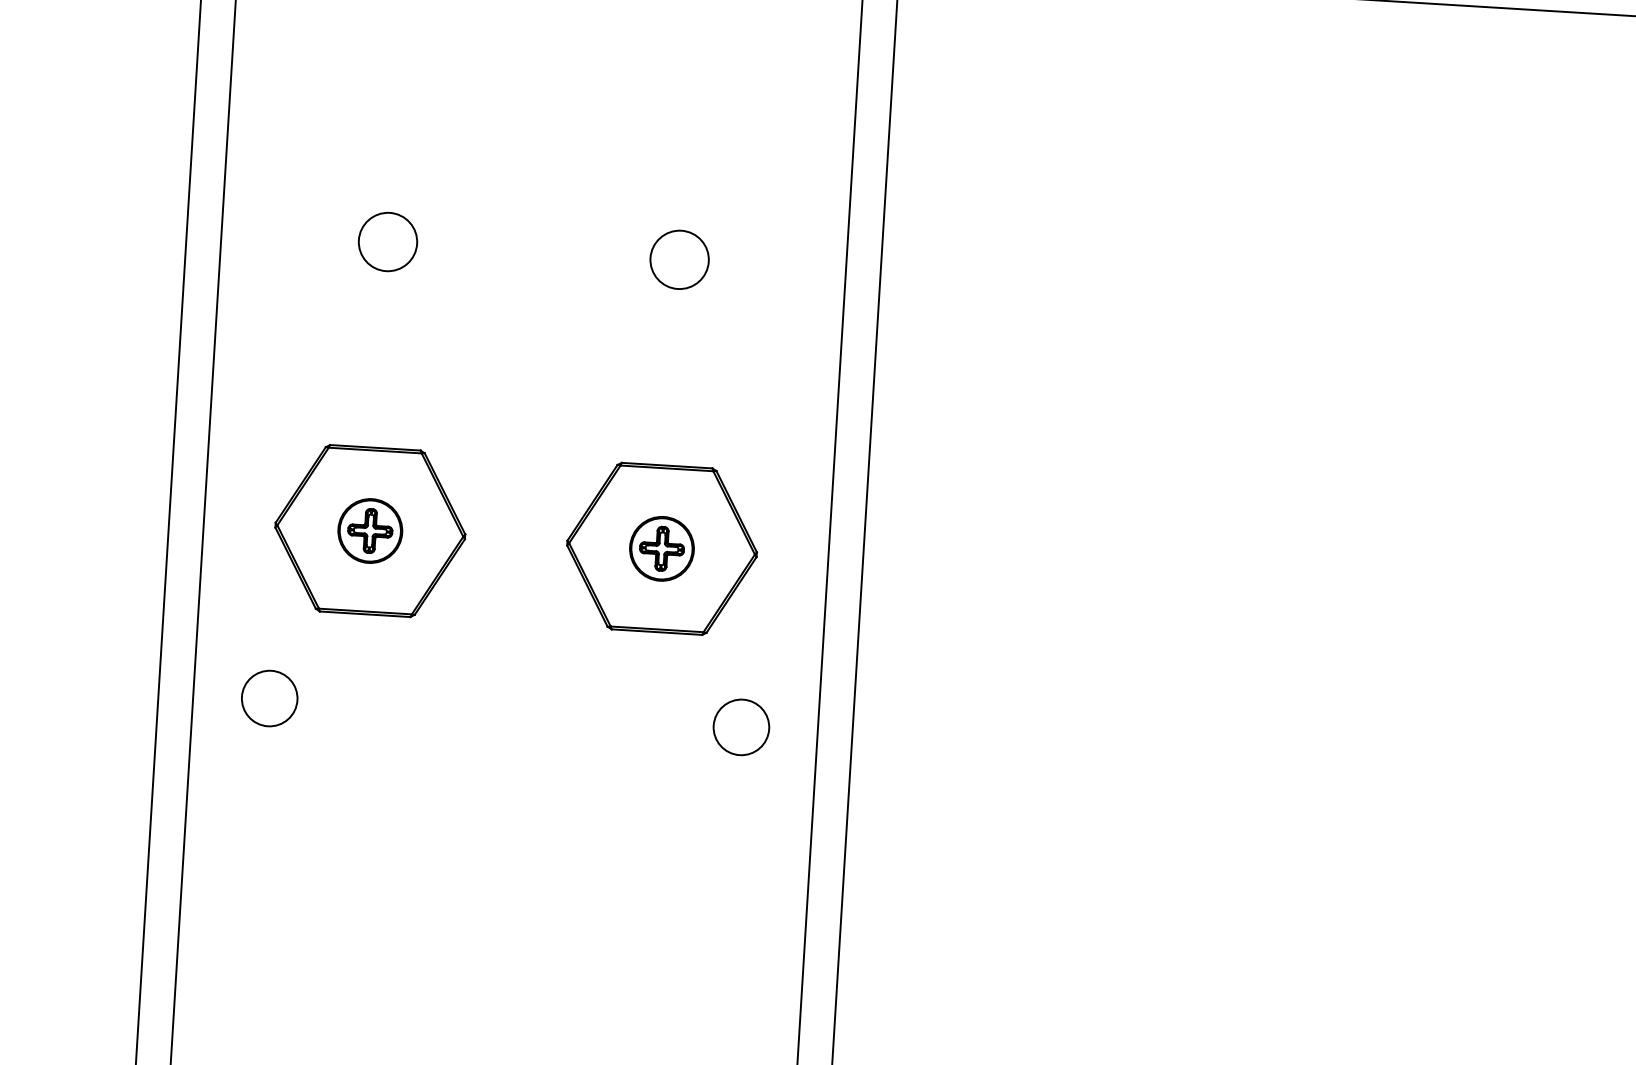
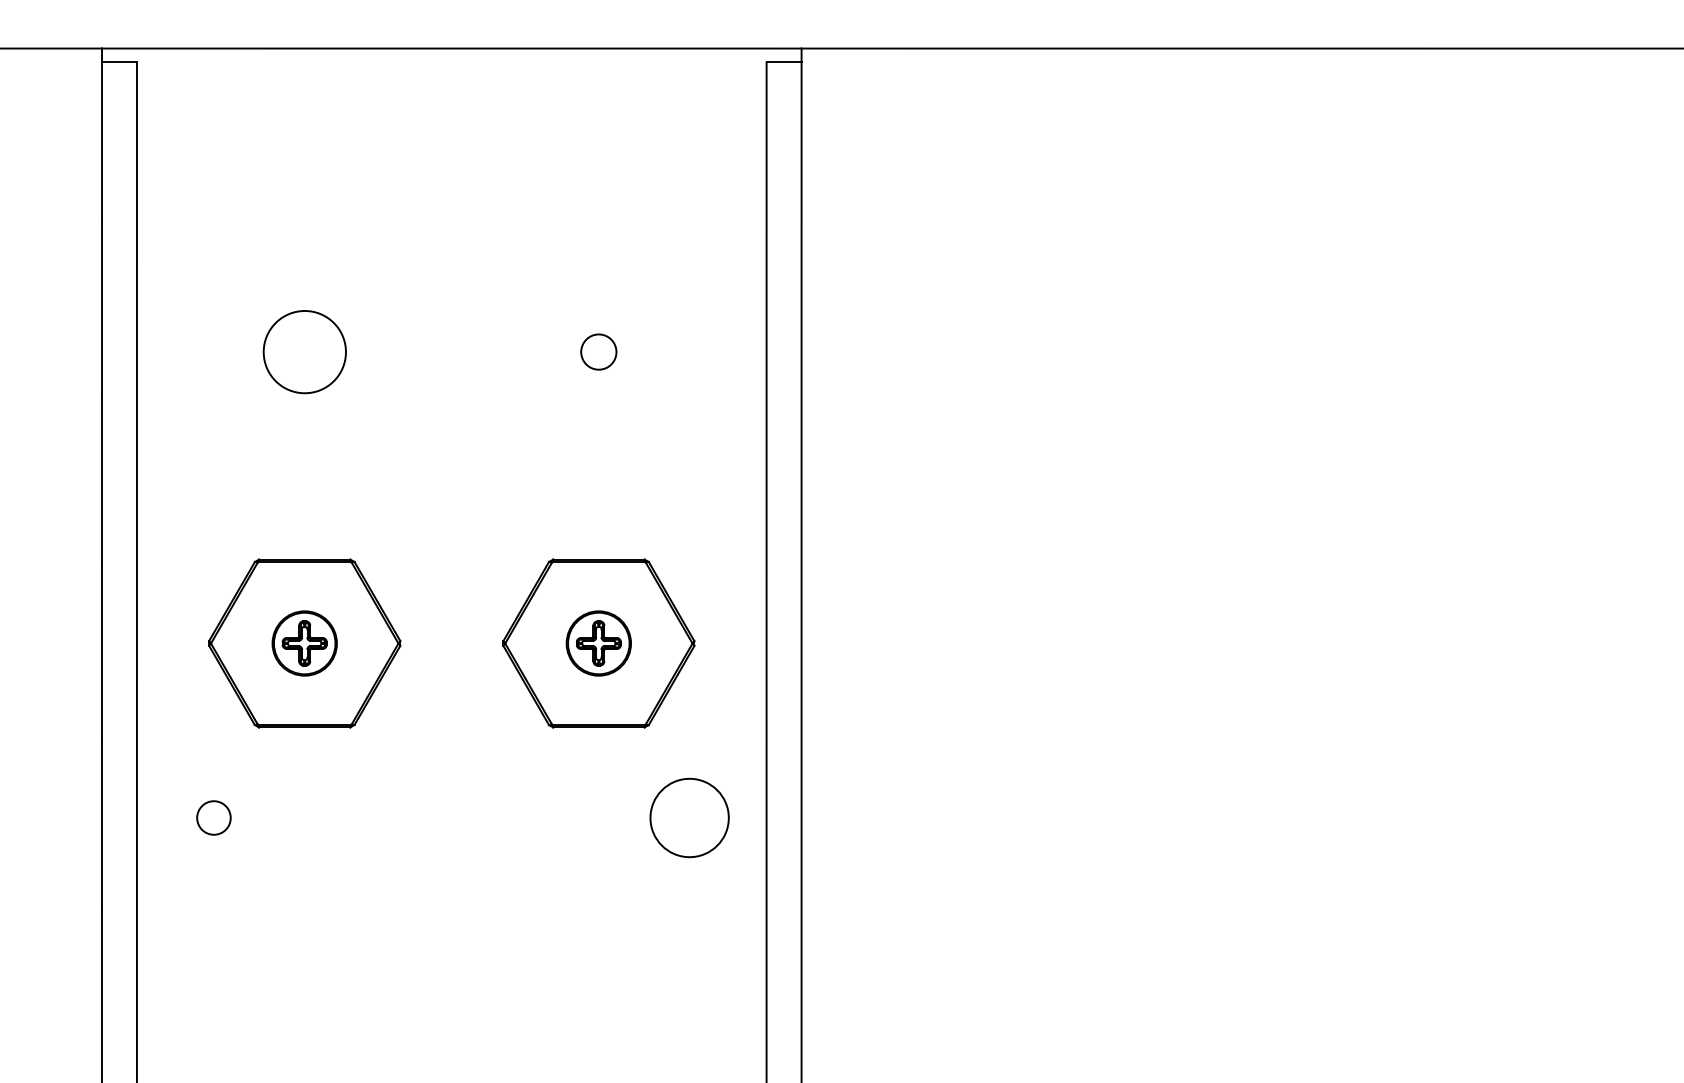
circle: (387, 241) -> (304, 351), size x1.4
circle: (679, 259) -> (598, 351), size x0.6
circle: (269, 698) -> (213, 817), size x0.6
circle: (741, 726) -> (689, 817), size x1.4

